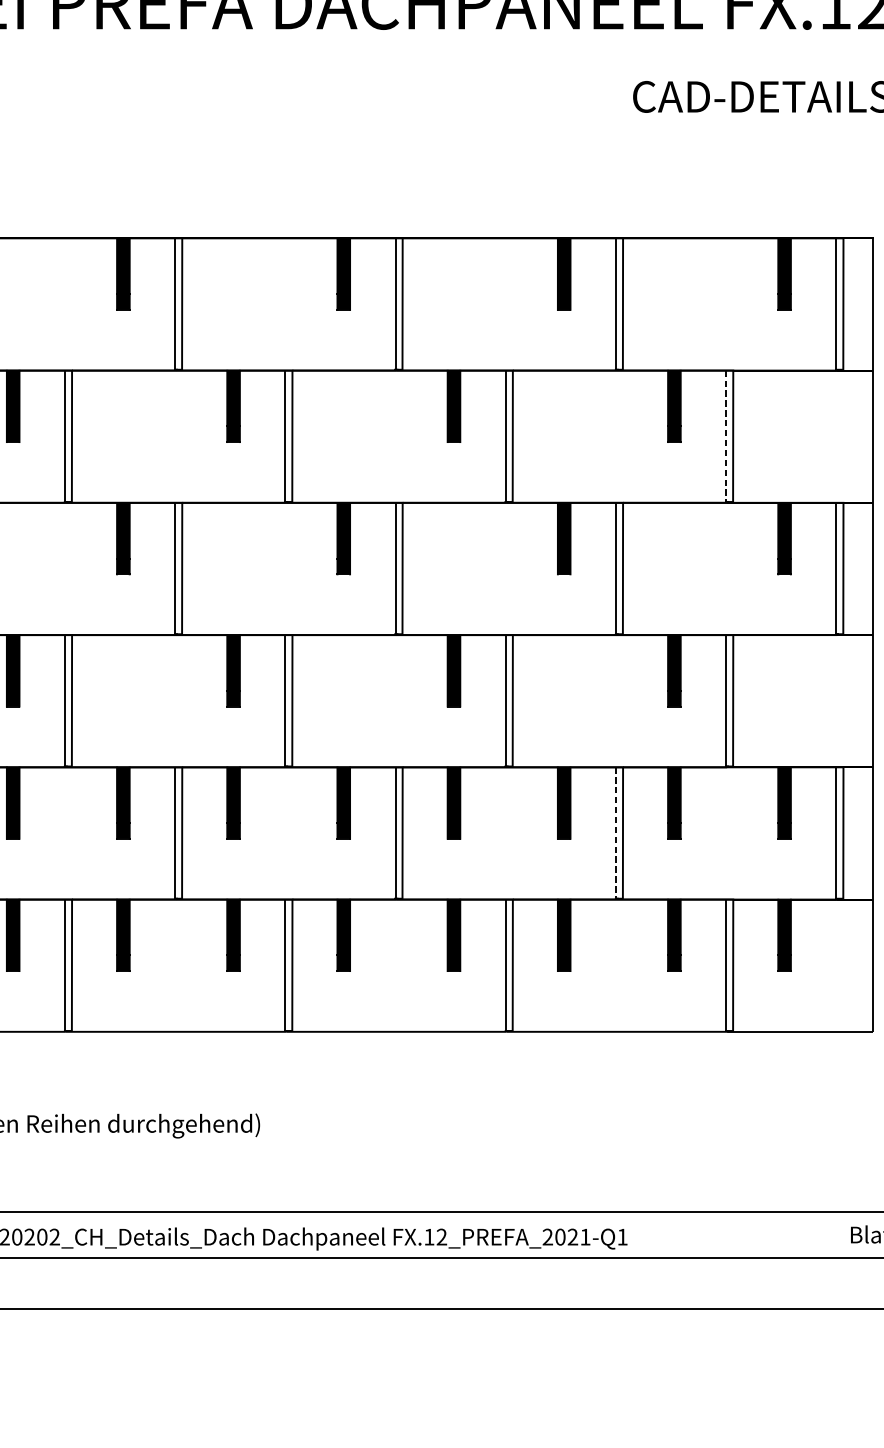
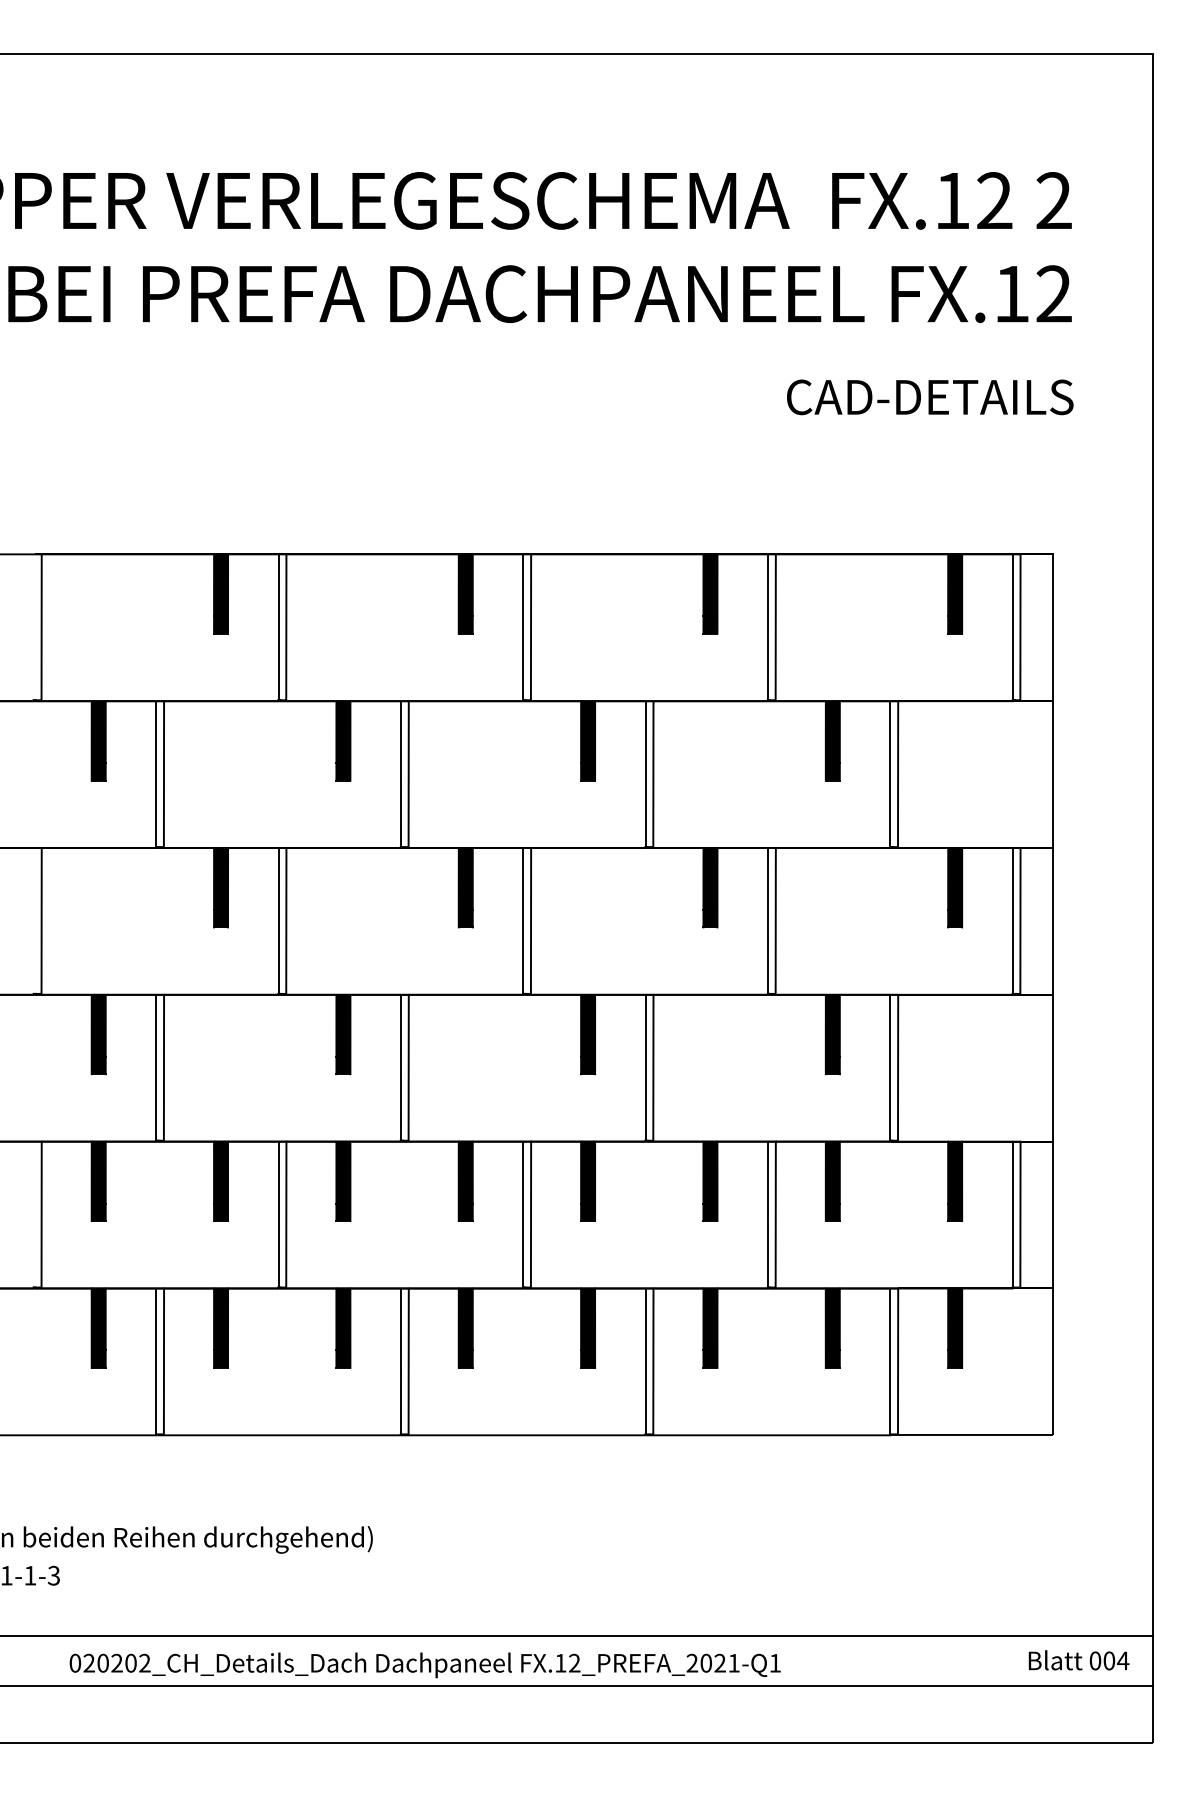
line: (726, 436) -> (890, 774), dashed -> solid
line: (616, 832) -> (768, 1214), dashed -> solid

